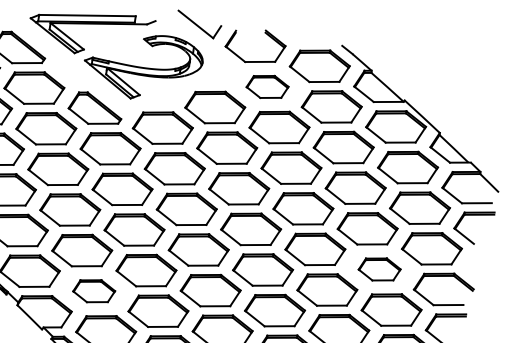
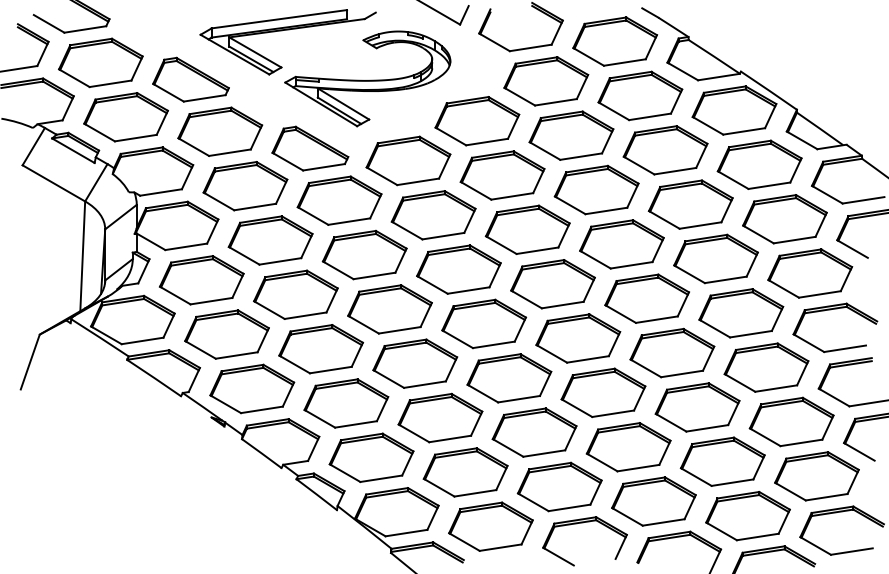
part: (267, 87) -> (546, 81), size x1.43
part: (379, 269) -> (741, 313), size x1.43
part: (94, 291) -> (346, 403), size x1.43

